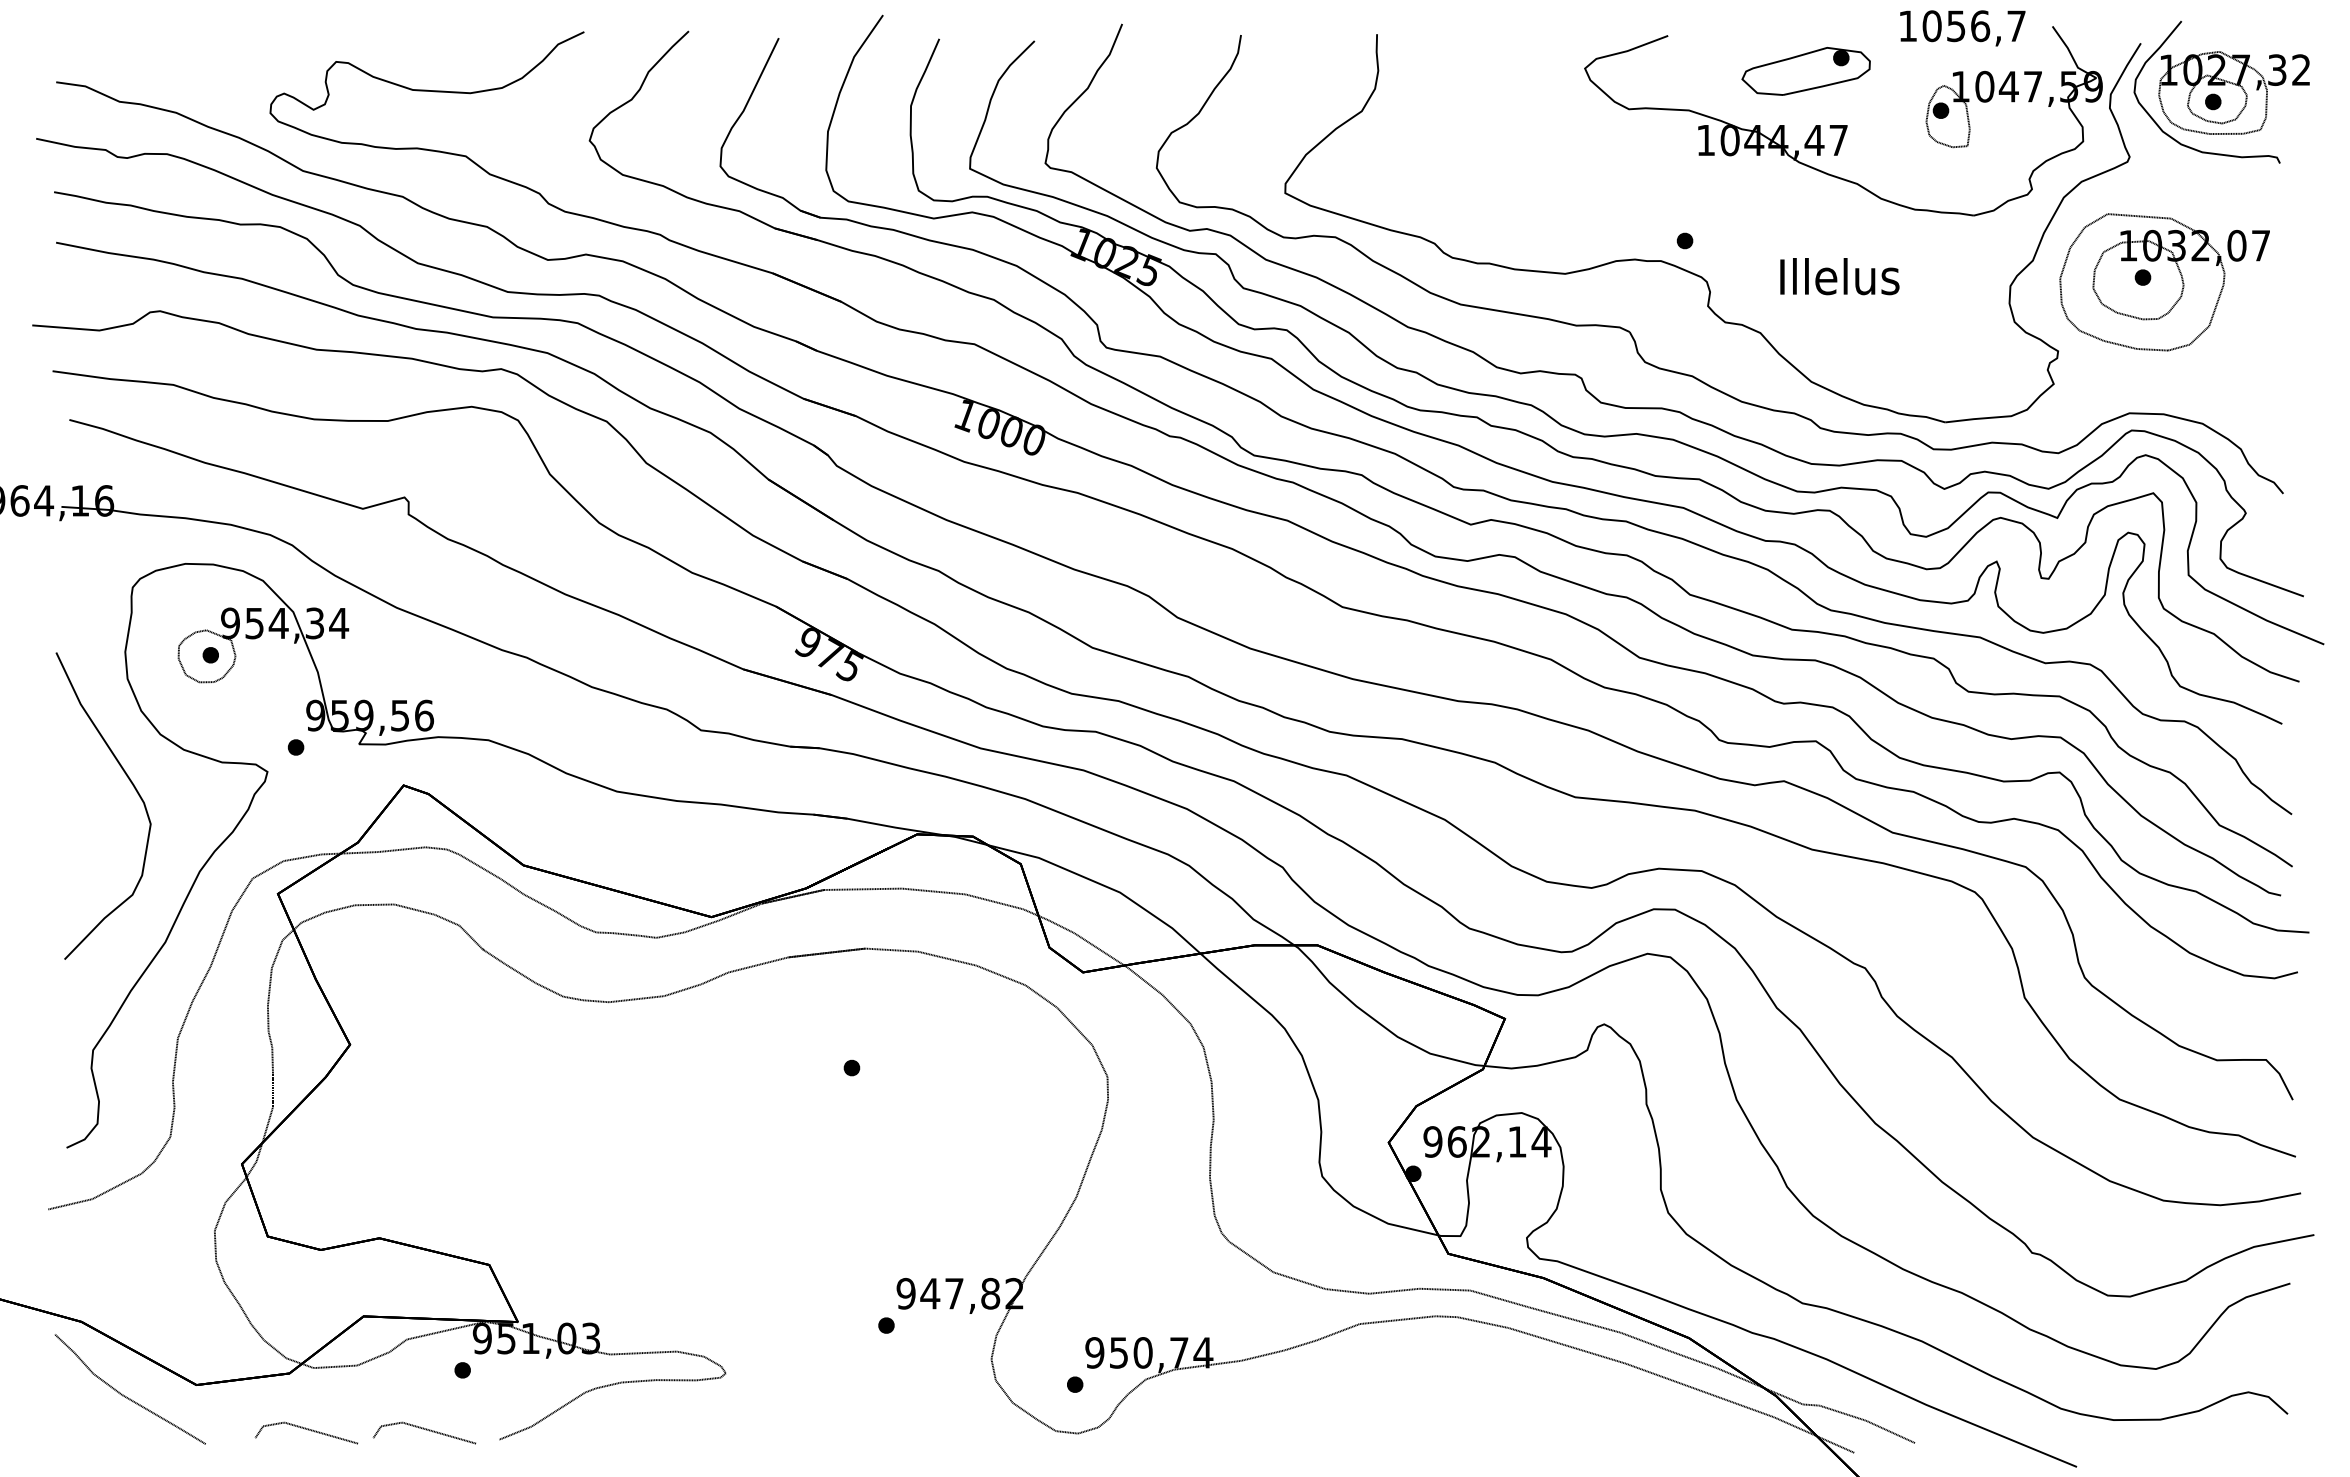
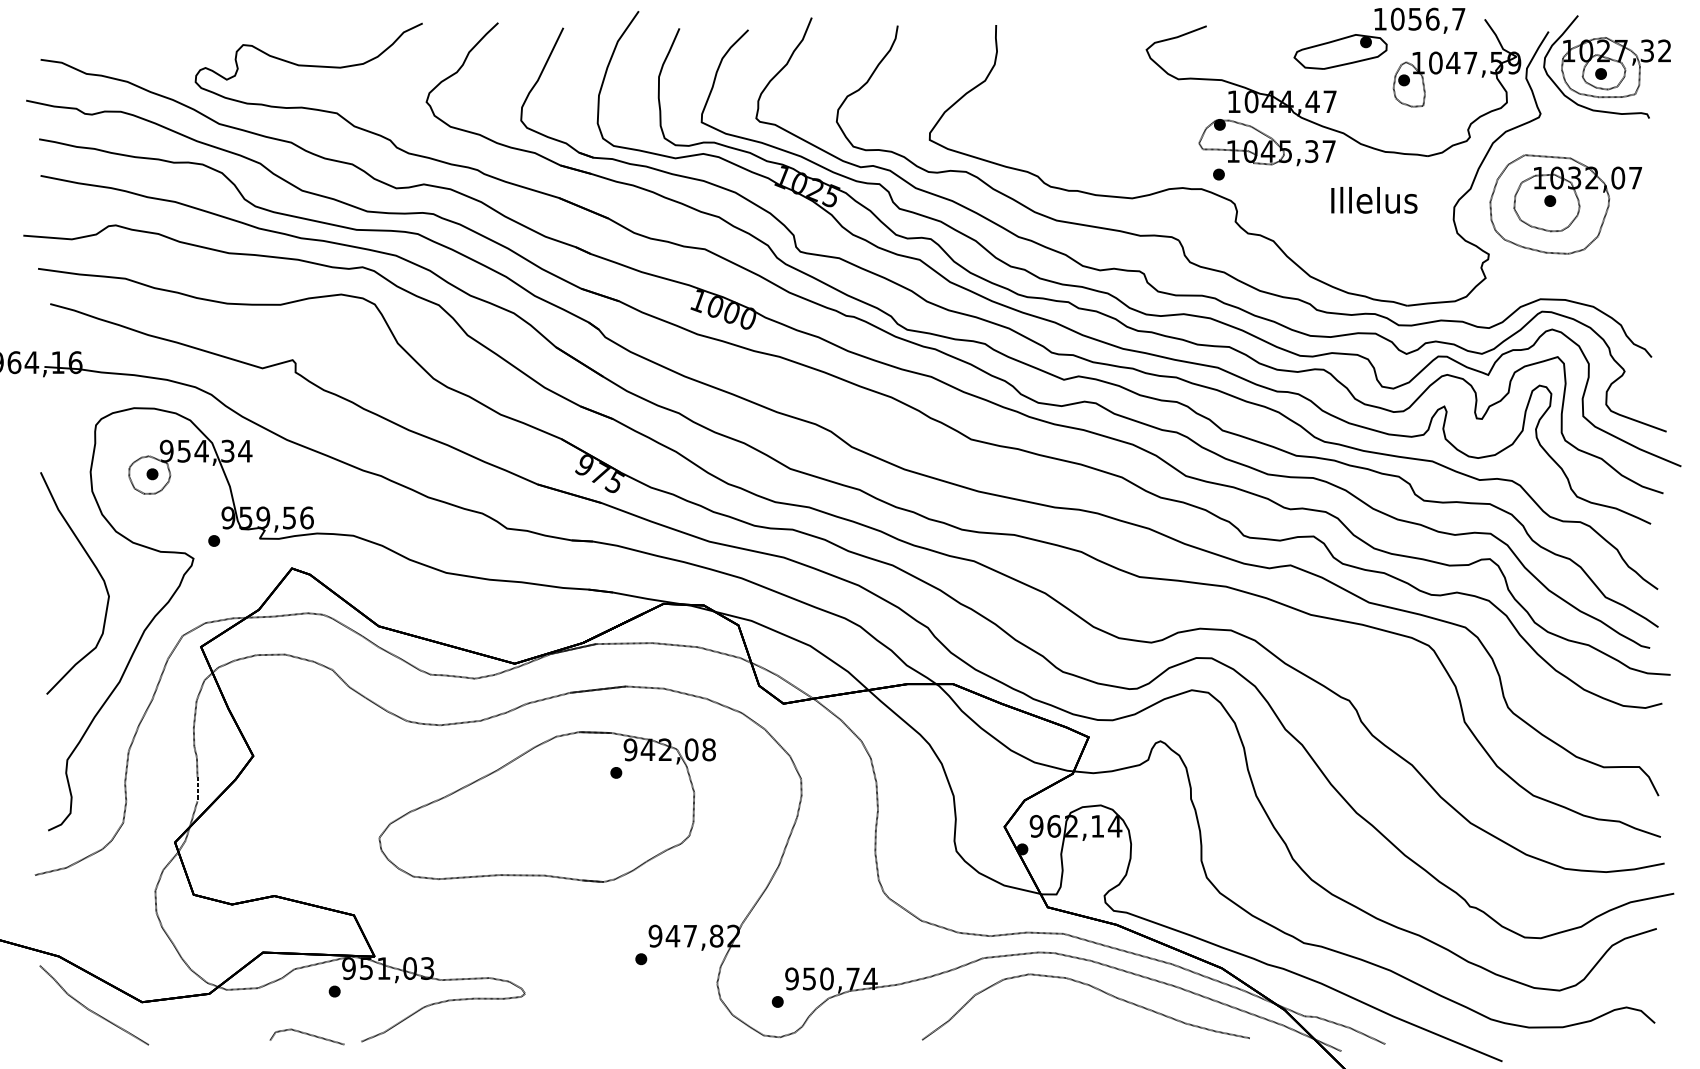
part: (1805, 71) -> (1340, 51), moved
part: (1751, 196) -> (1267, 142), added
text: (1839, 276) -> (1374, 200), moved
part: (756, 1114) -> (547, 806), added
curve: (1511, 1365) -> (1093, 988), added
line: (308, 1430) -> (223, 1035), removed

